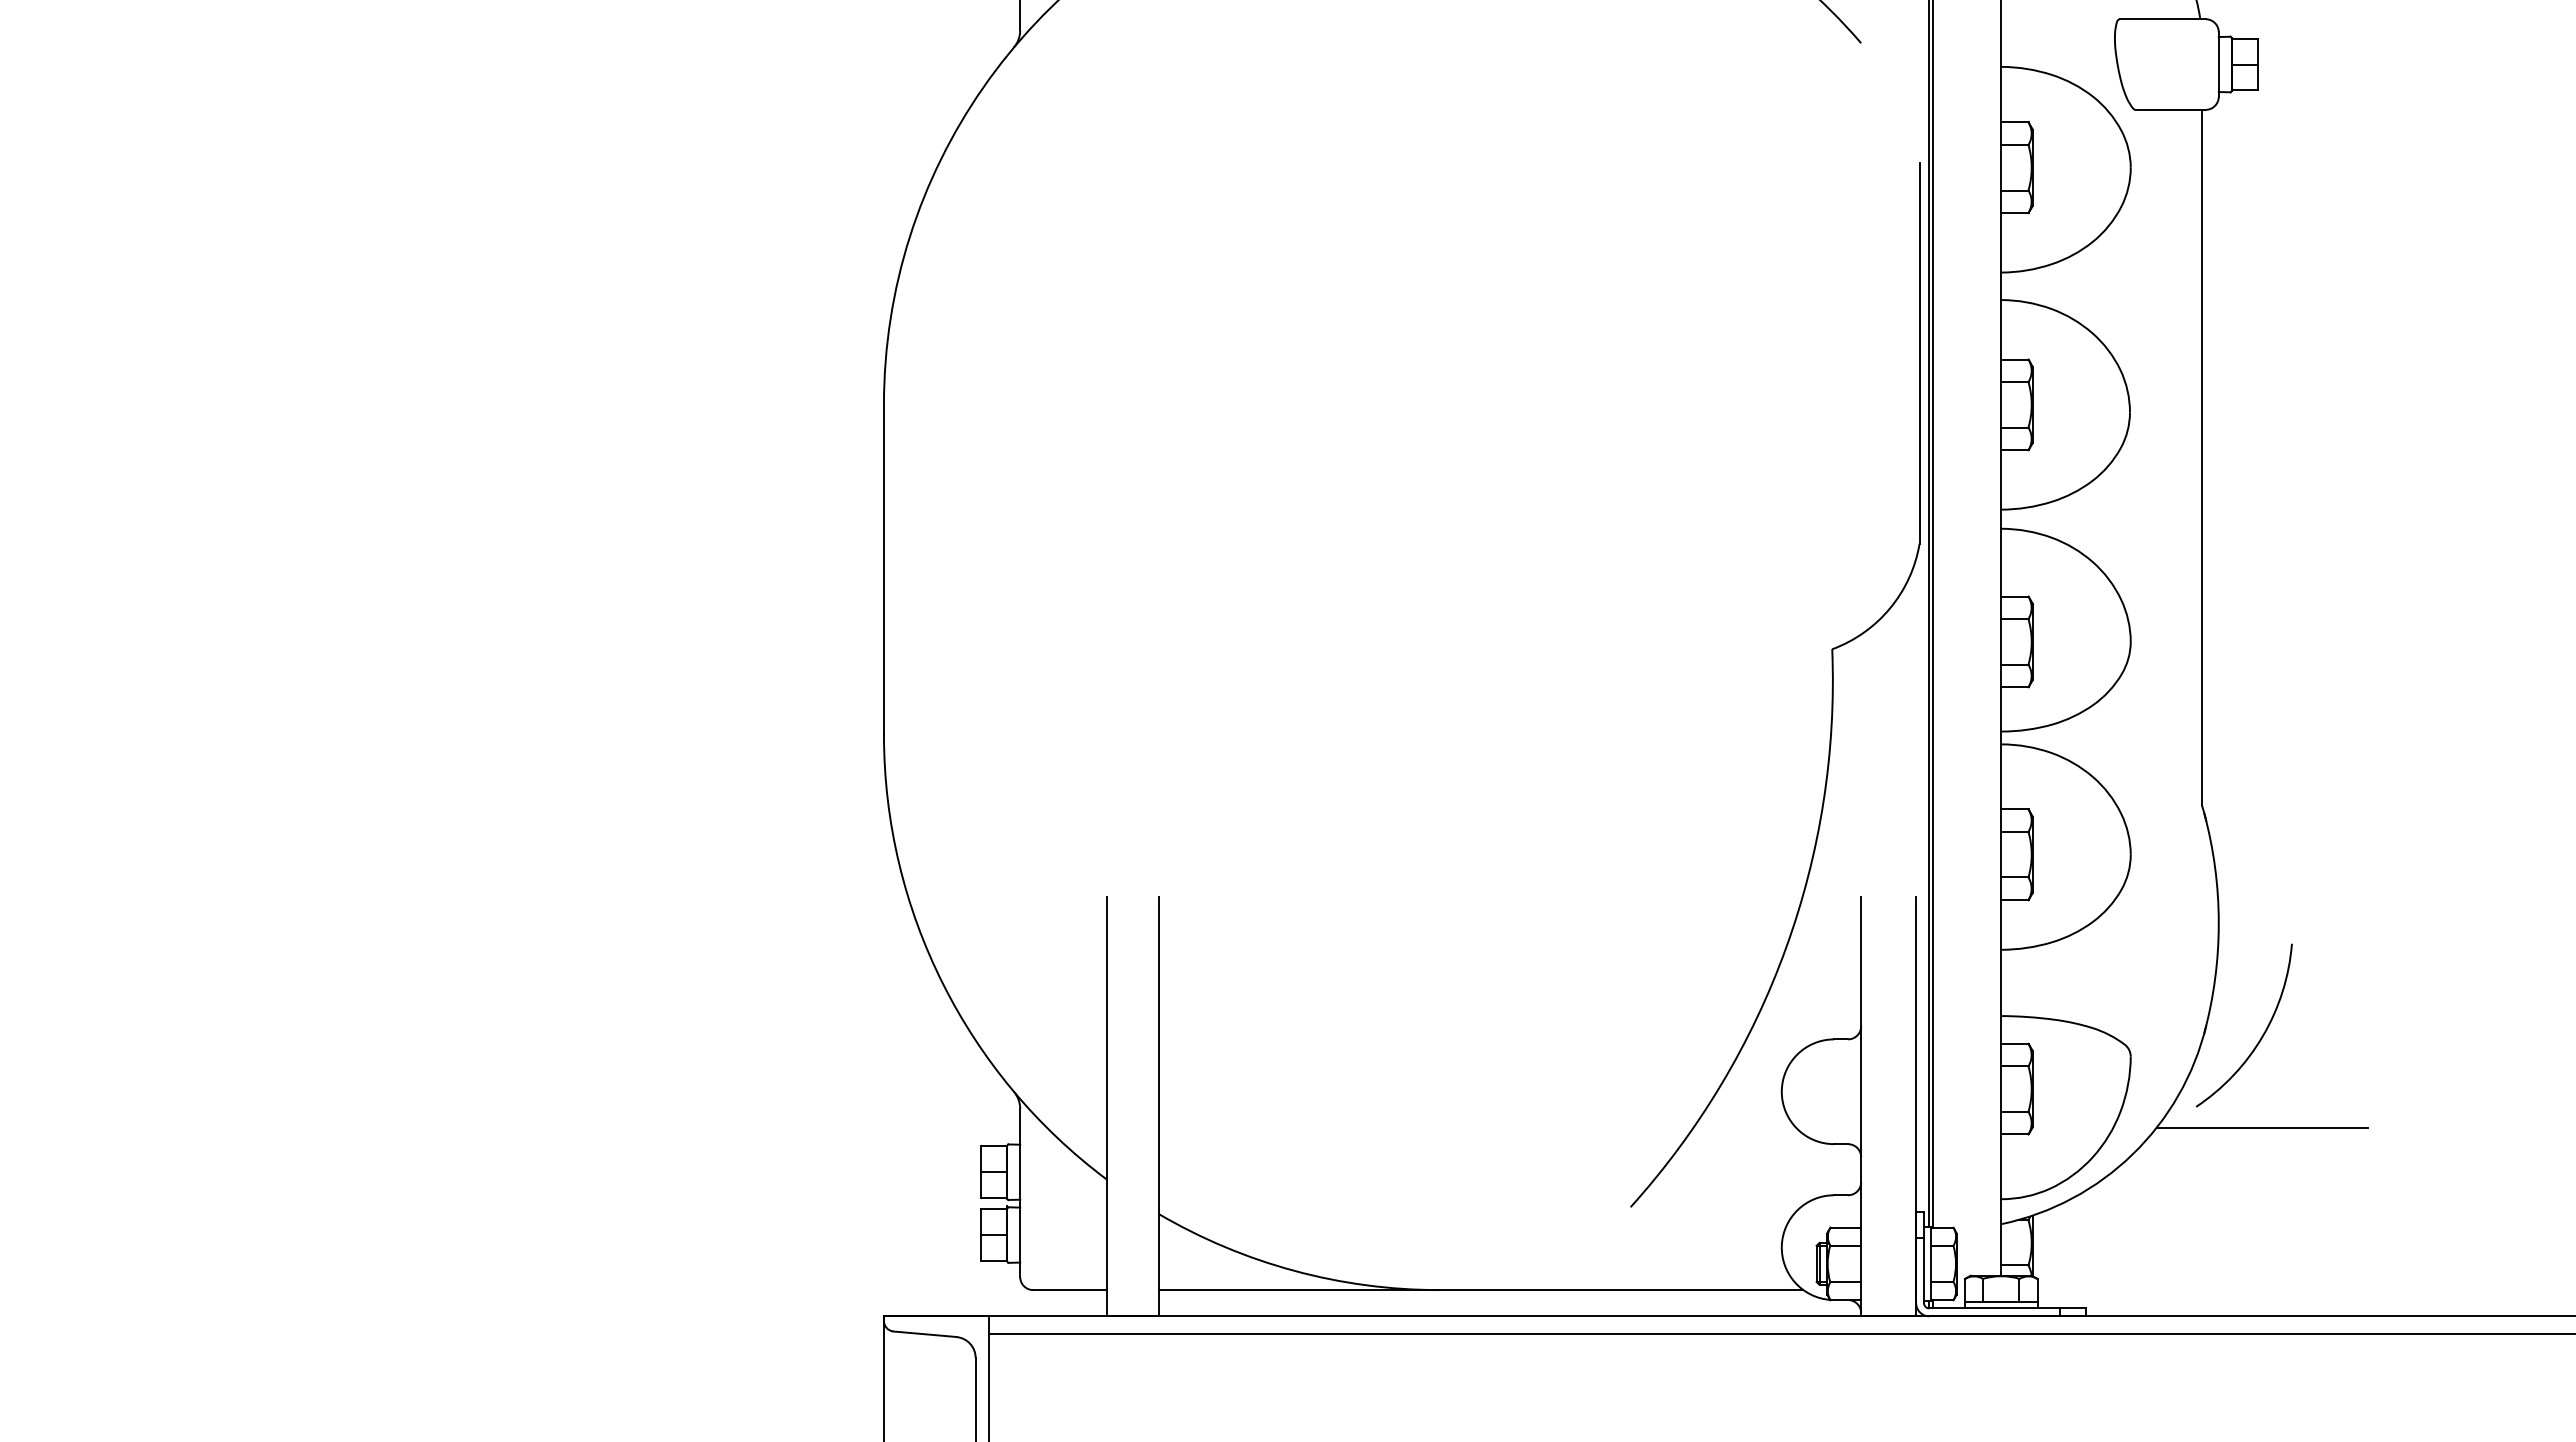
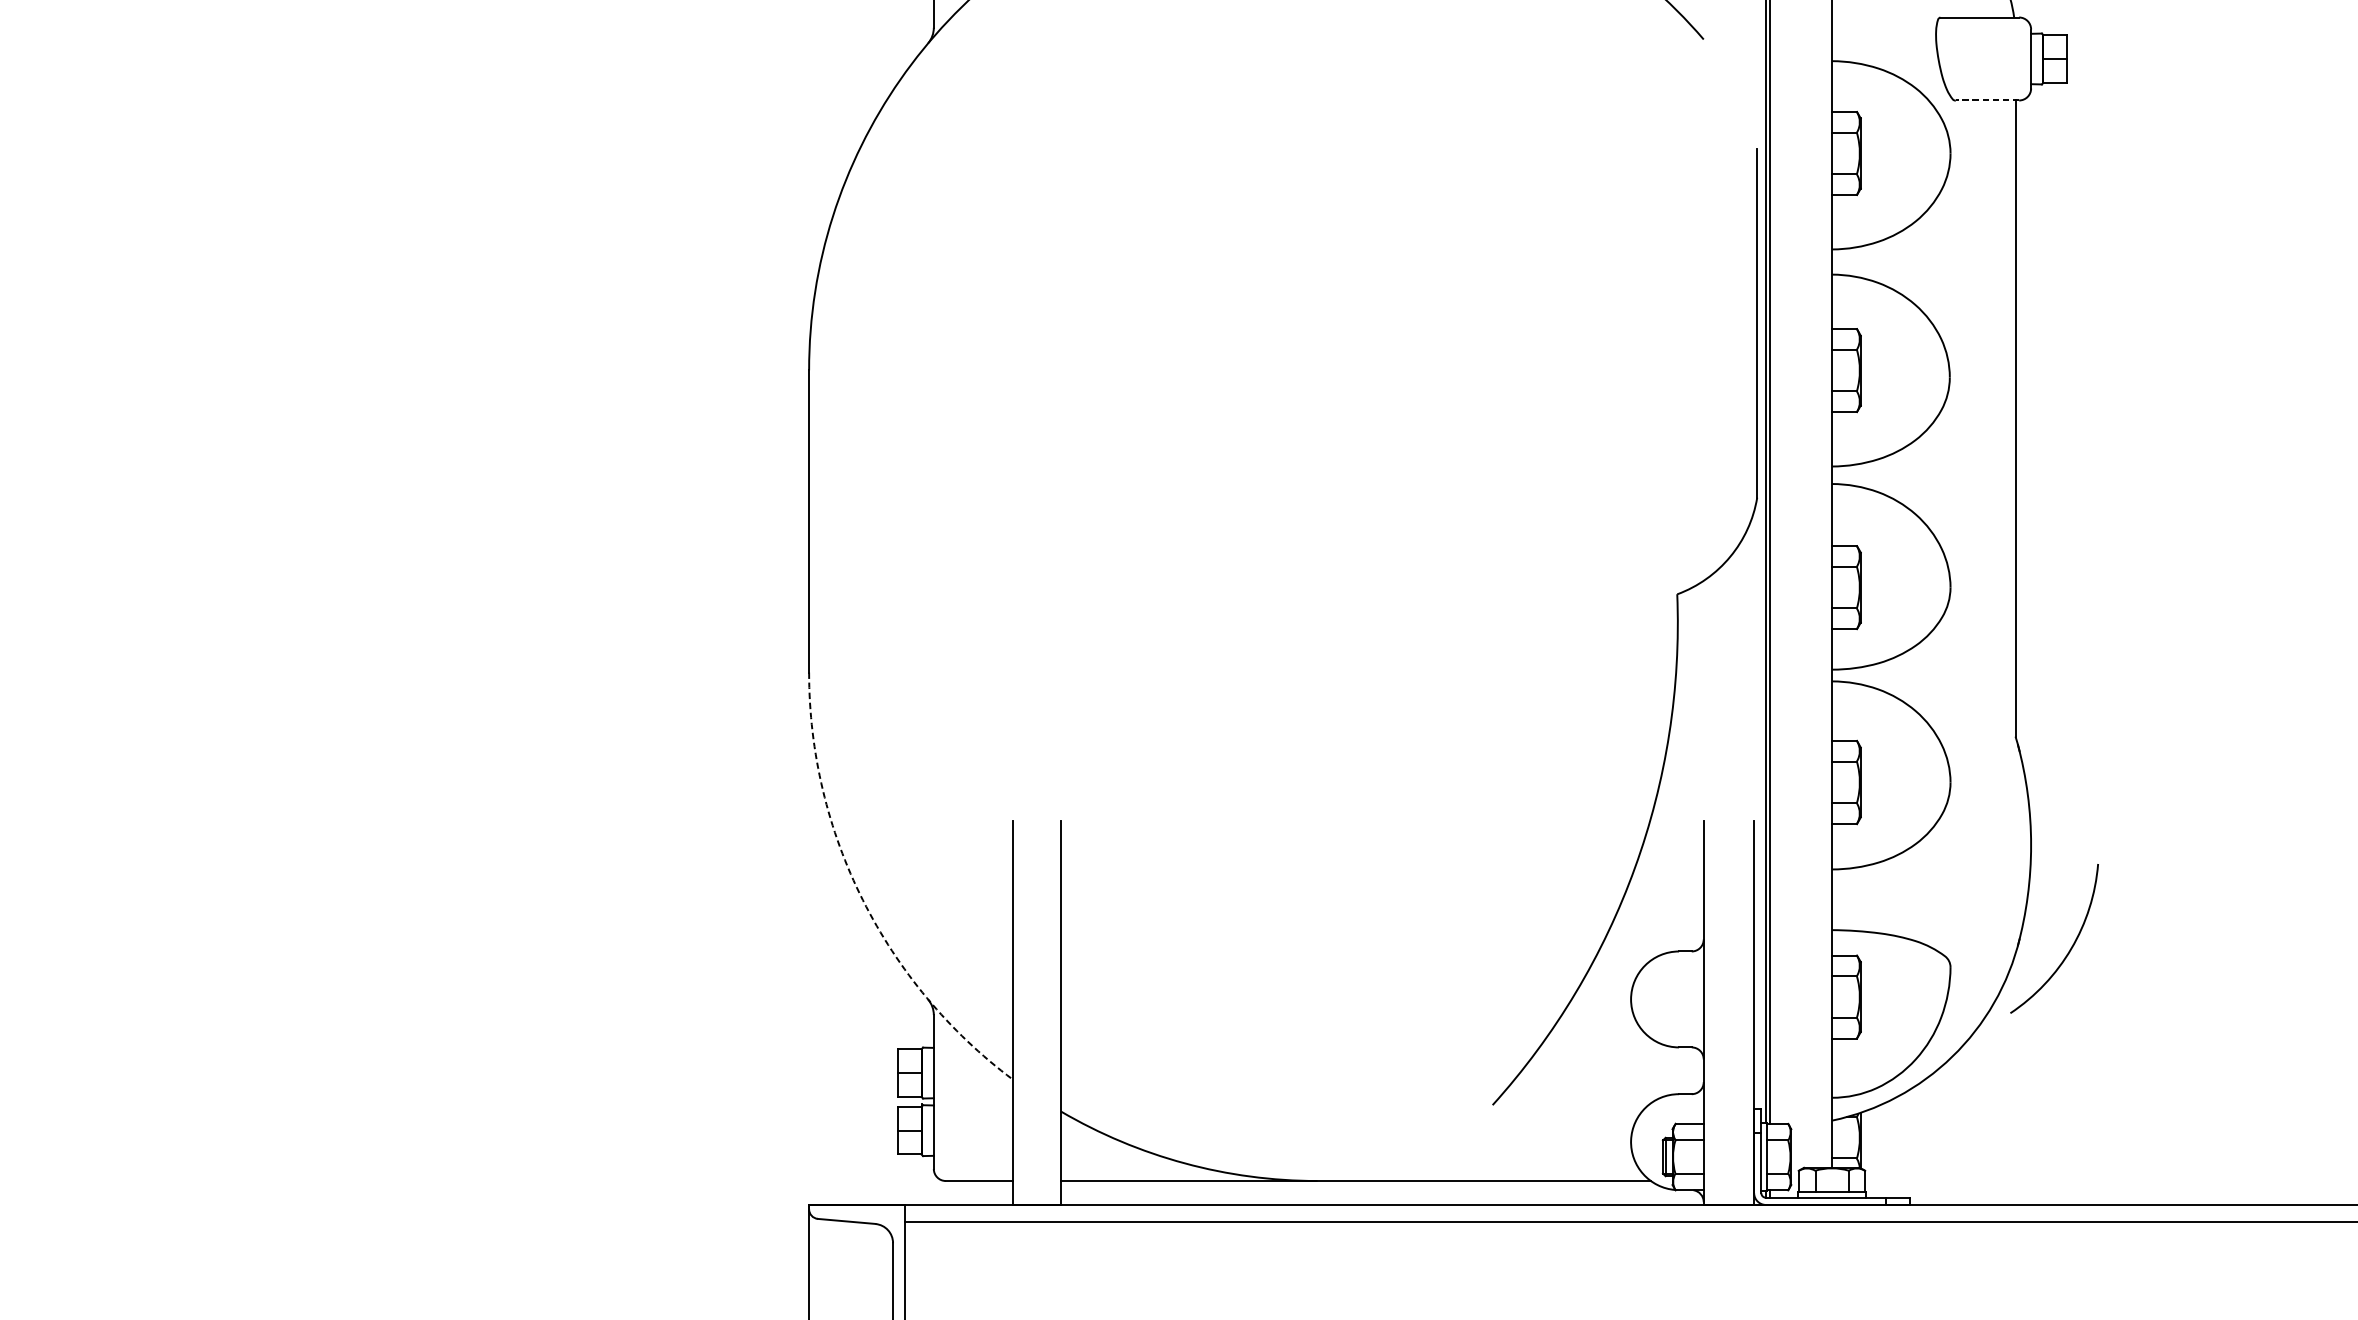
line: (2171, 109) -> (1987, 100), solid -> dashed
arc: (942, 983) -> (862, 900), solid -> dashed
line: (2262, 1127) -> (2071, 1032), removed

